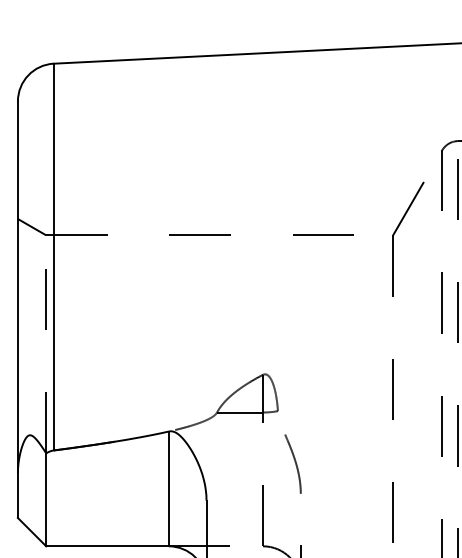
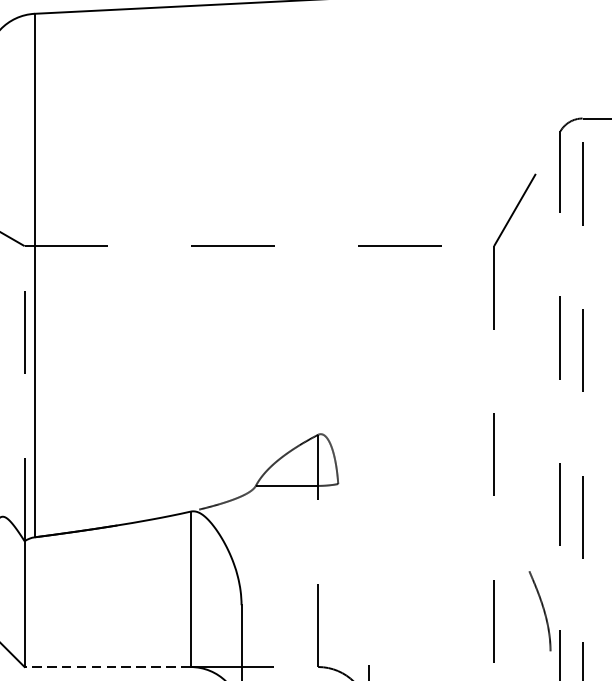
curve: (294, 462) -> (542, 609), moved
line: (107, 546) -> (107, 667), solid -> dashed

